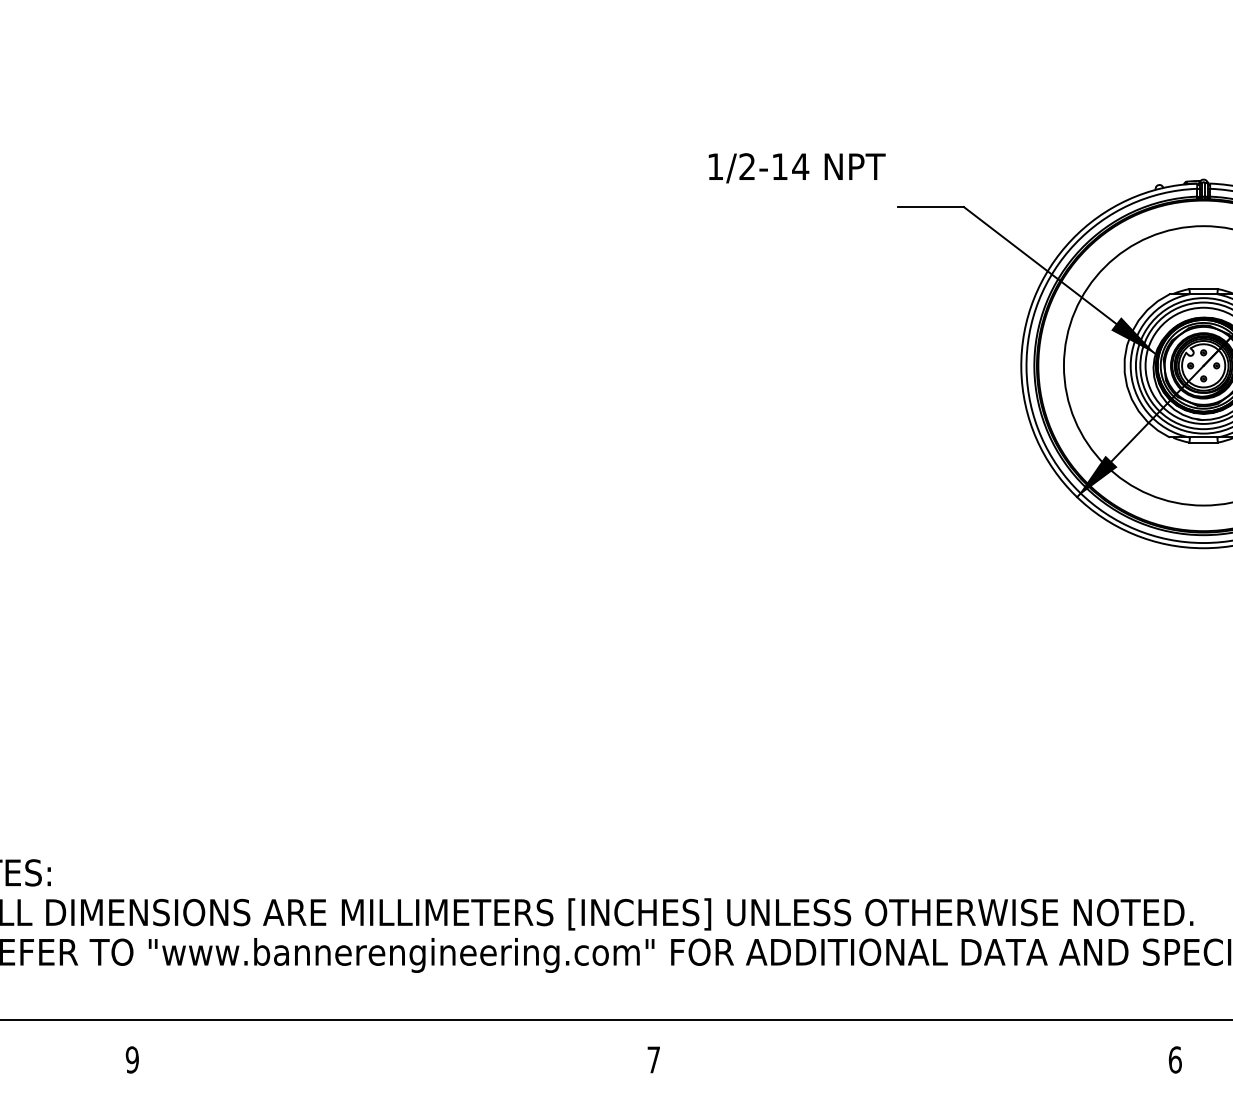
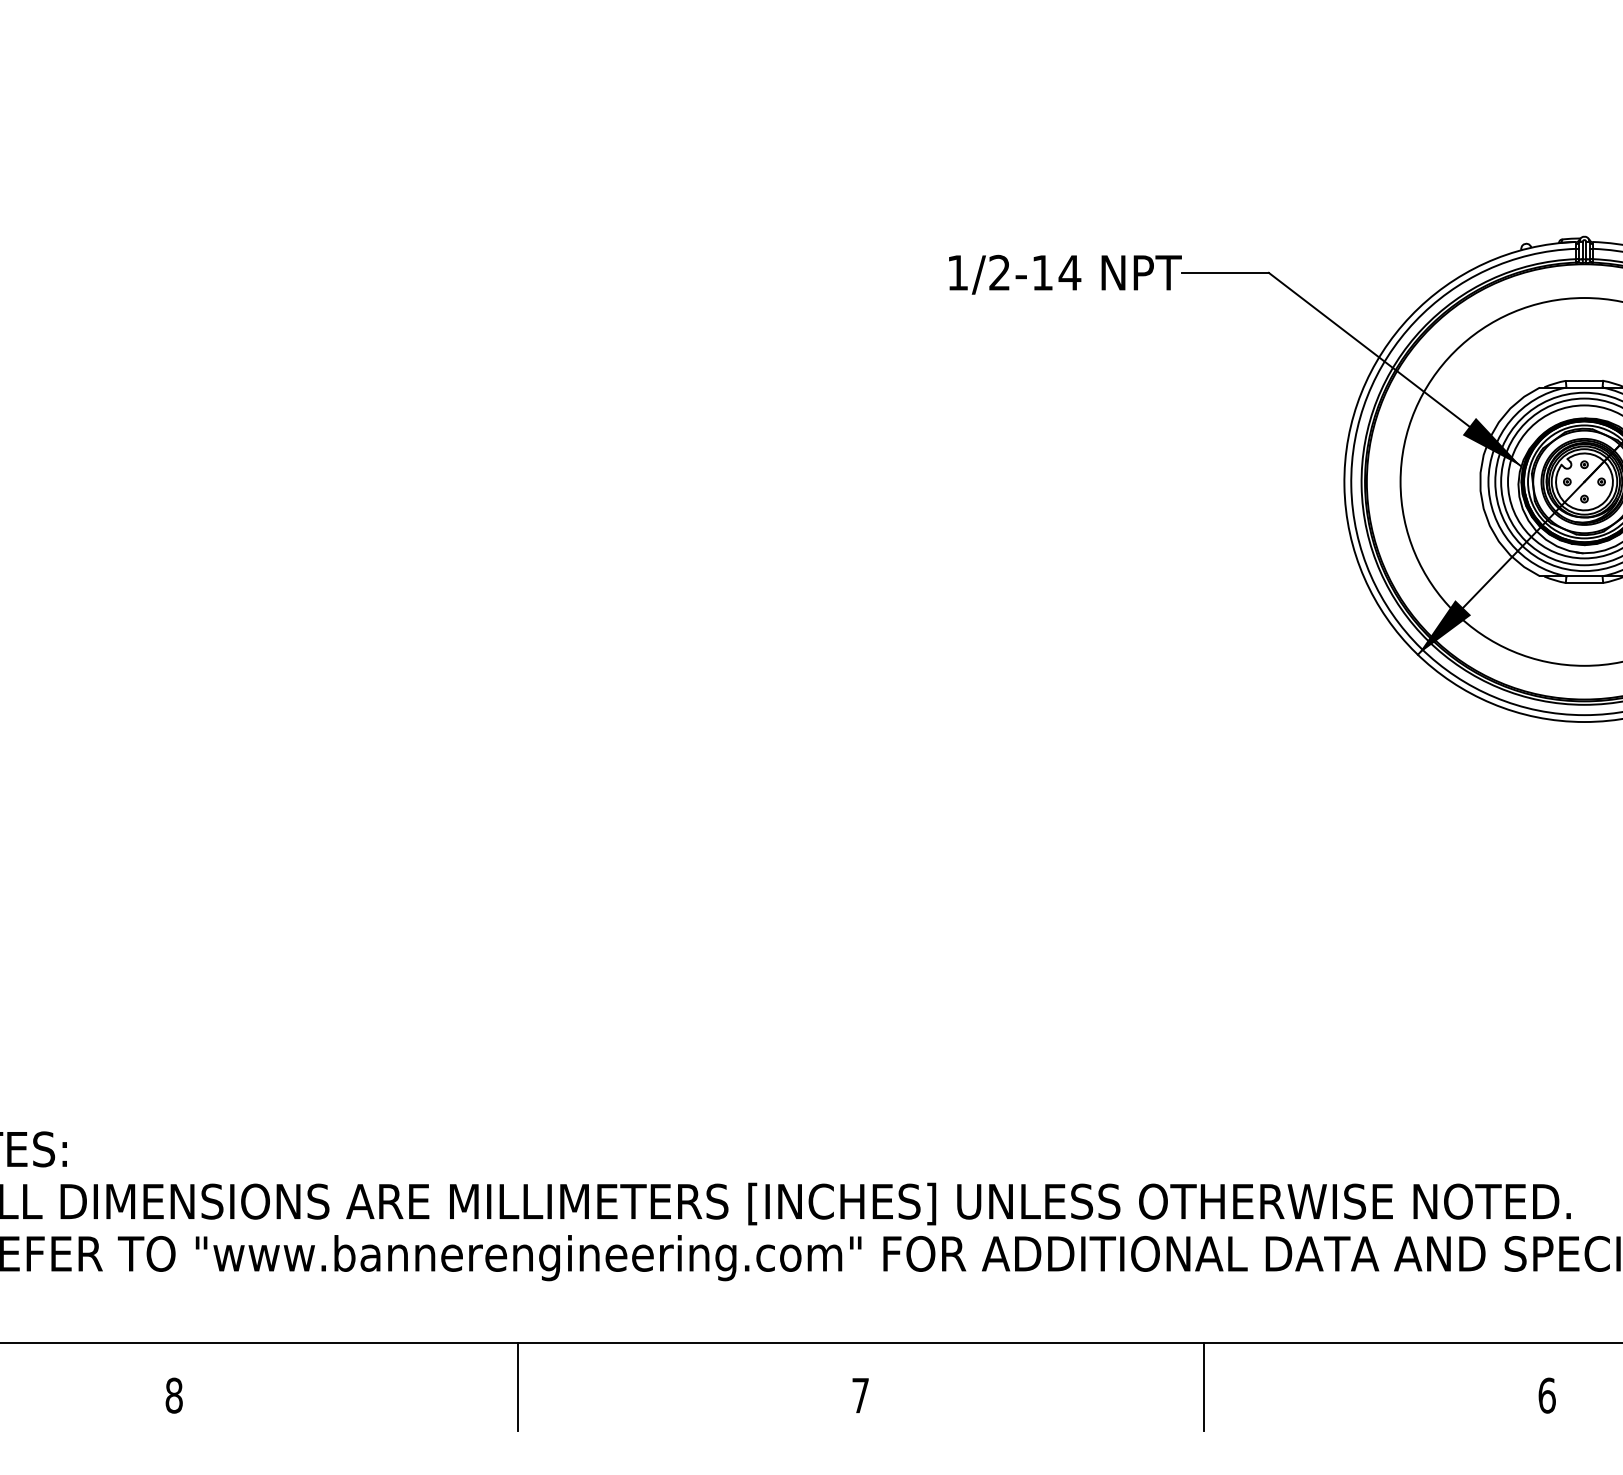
text: (797, 168) -> (1065, 274), moved
line: (393, 1052) -> (517, 1386), added
line: (914, 1052) -> (1203, 1386), added
text: (131, 1059) -> (173, 1395), 9 -> 8

